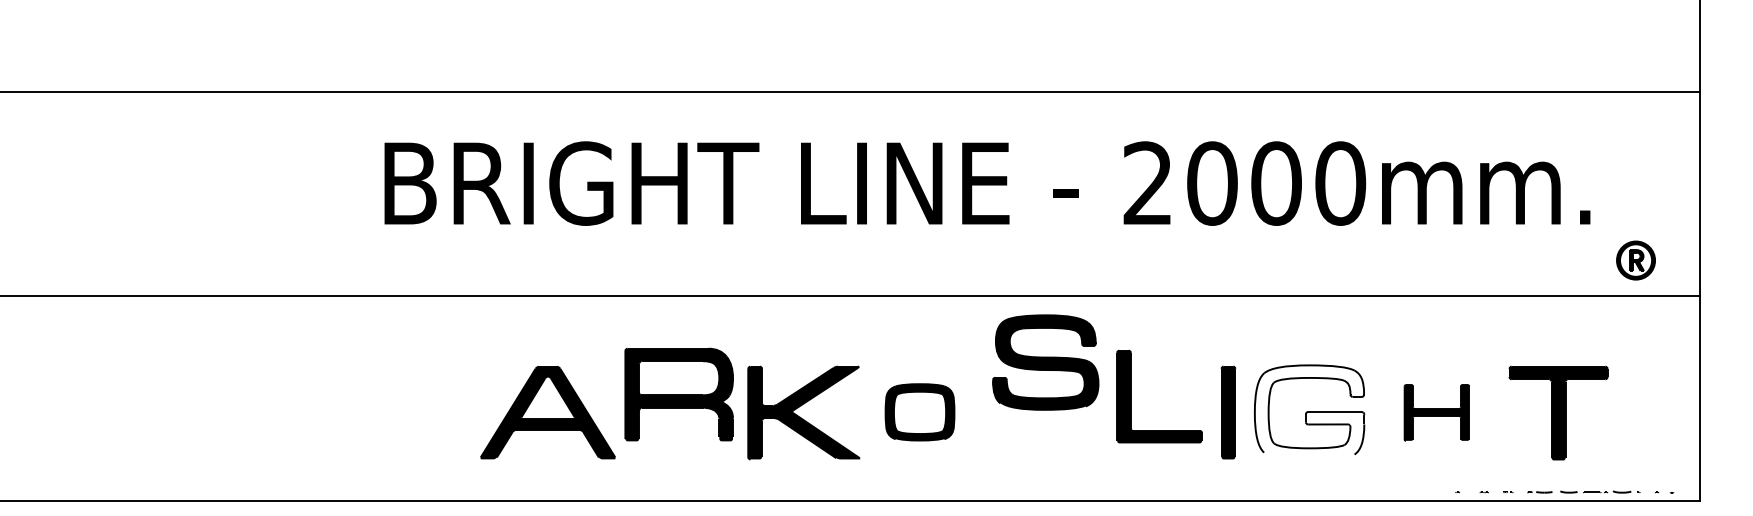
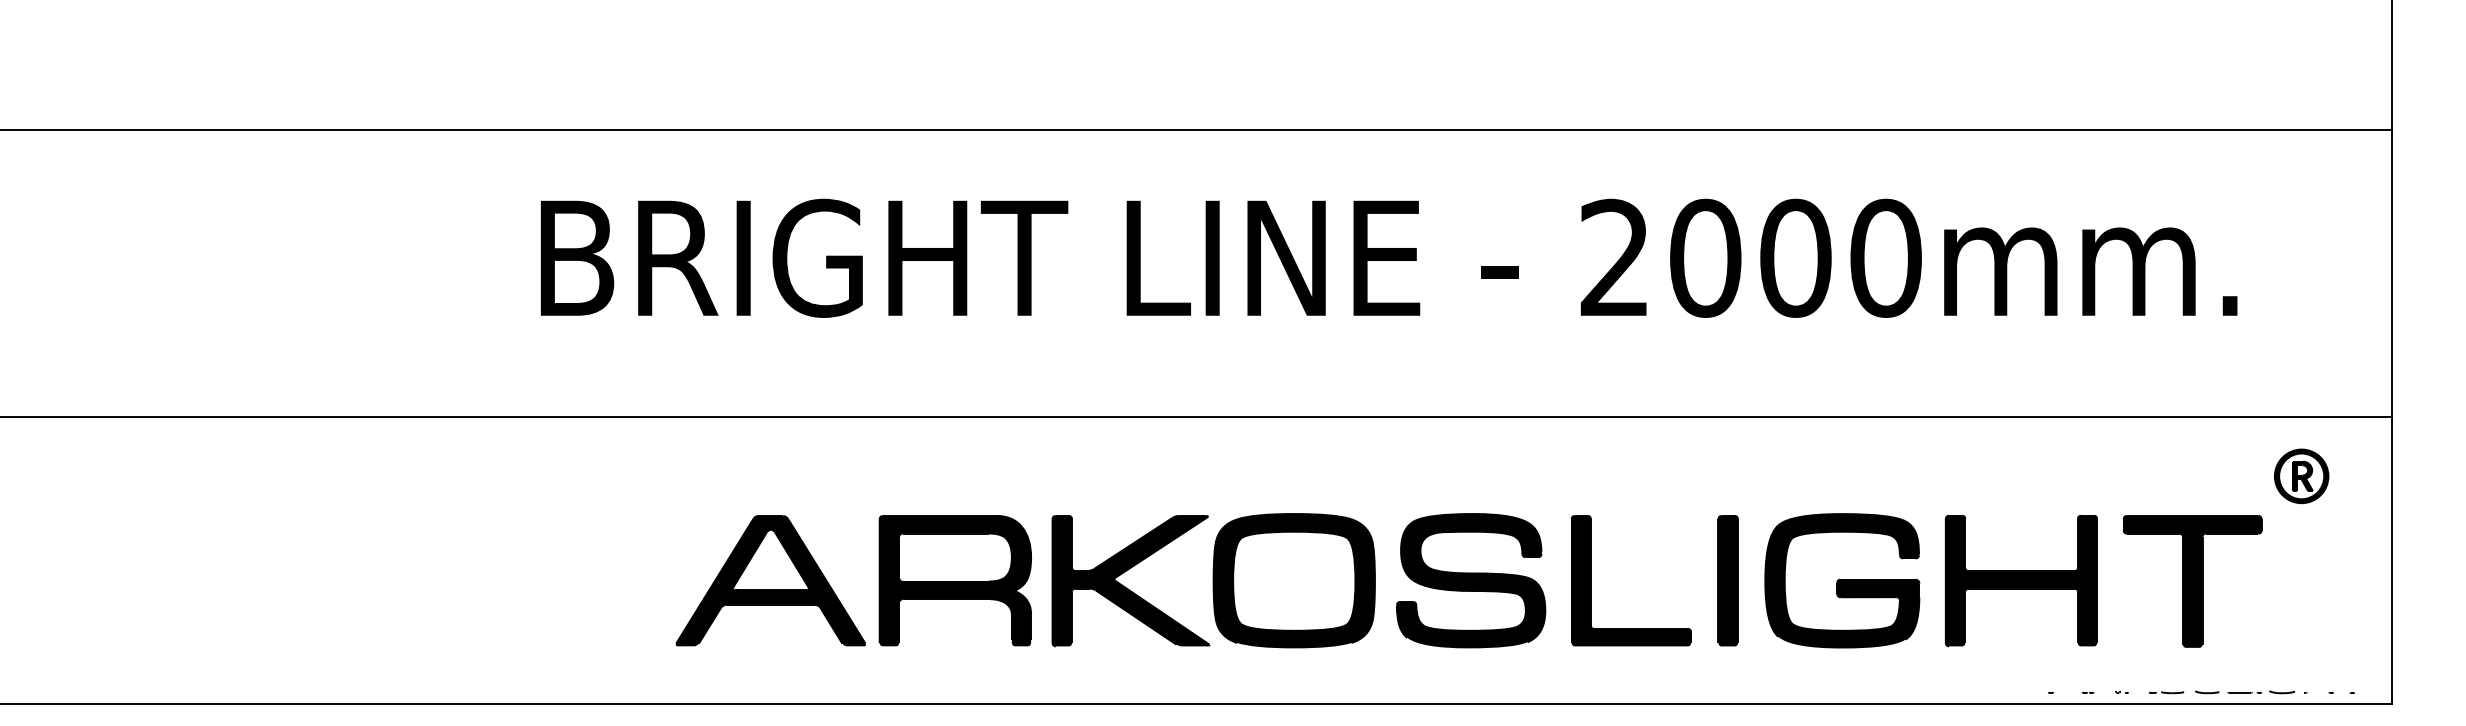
part: (1635, 260) -> (2300, 476), moved
part: (1045, 362) -> (1470, 580), moved
part: (678, 394) -> (954, 580), moved
part: (1131, 396) -> (1591, 580), moved
part: (919, 412) -> (1293, 580), size x1.67
fill: (1309, 412) -> (1842, 580), added
part: (1436, 412) -> (2020, 580), size x1.67

